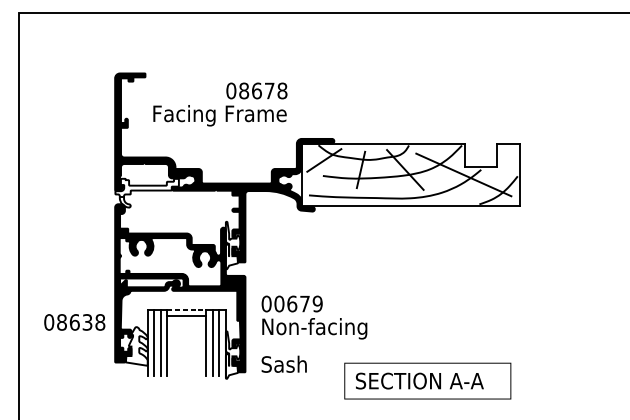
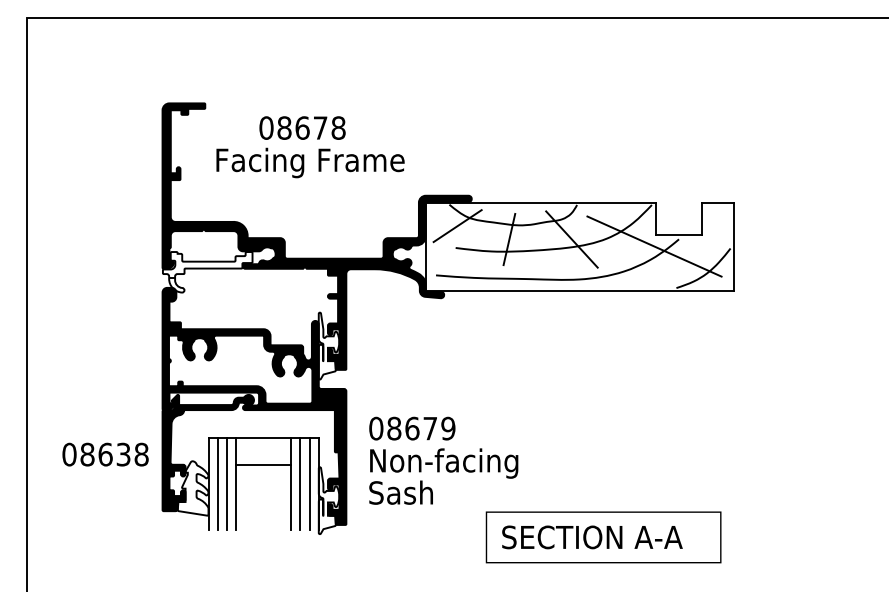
text: (256, 90) -> (302, 127), moved
text: (279, 303) -> (394, 428), 00679 -> 08679
line: (186, 310) -> (263, 437), dashed -> solid
line: (186, 316) -> (263, 465), moved
text: (283, 364) -> (400, 492), moved

